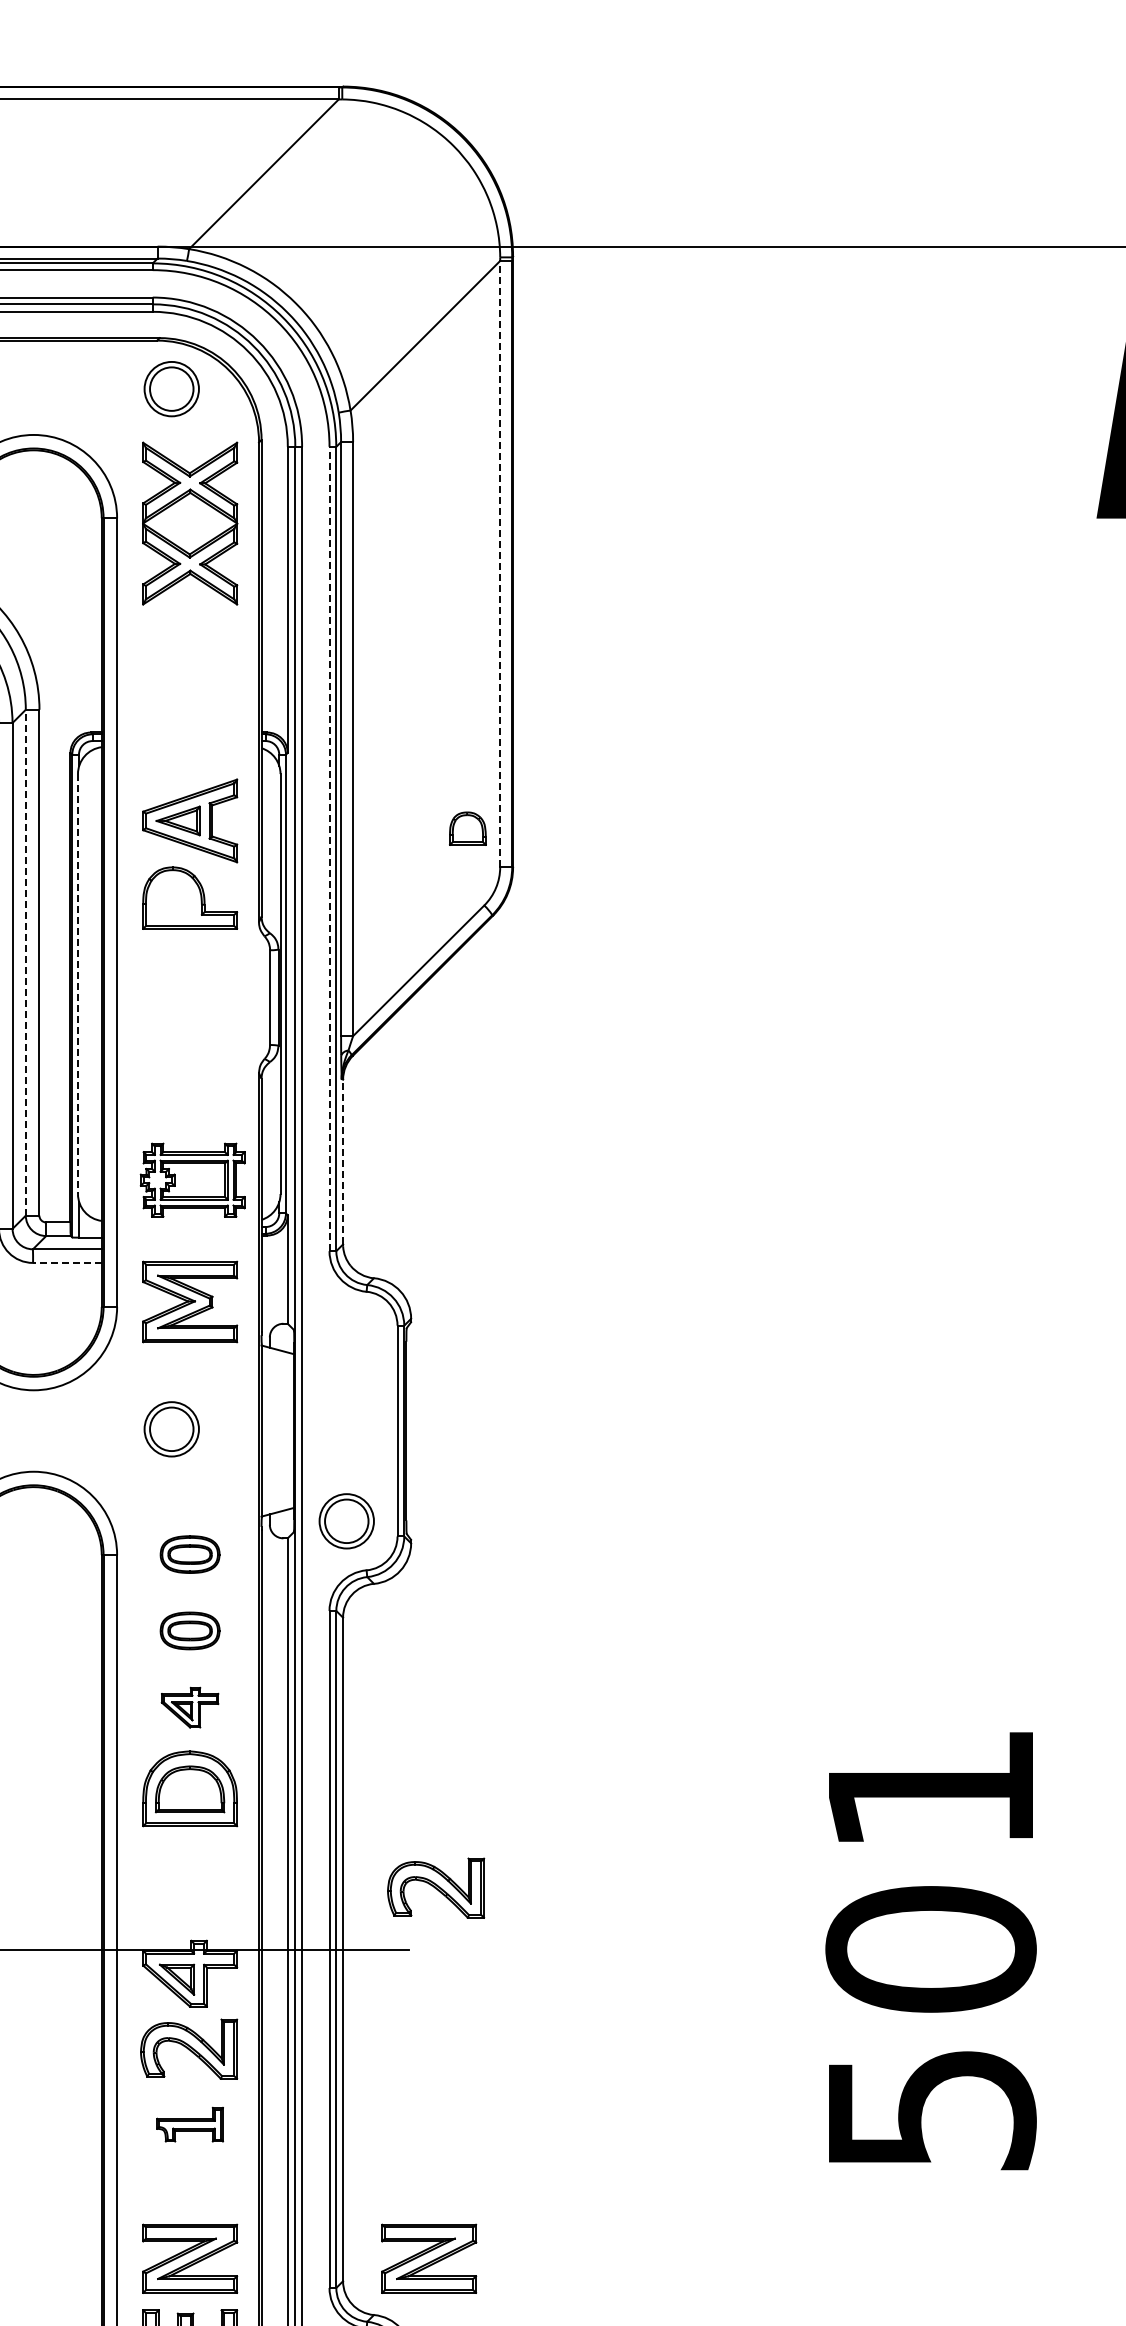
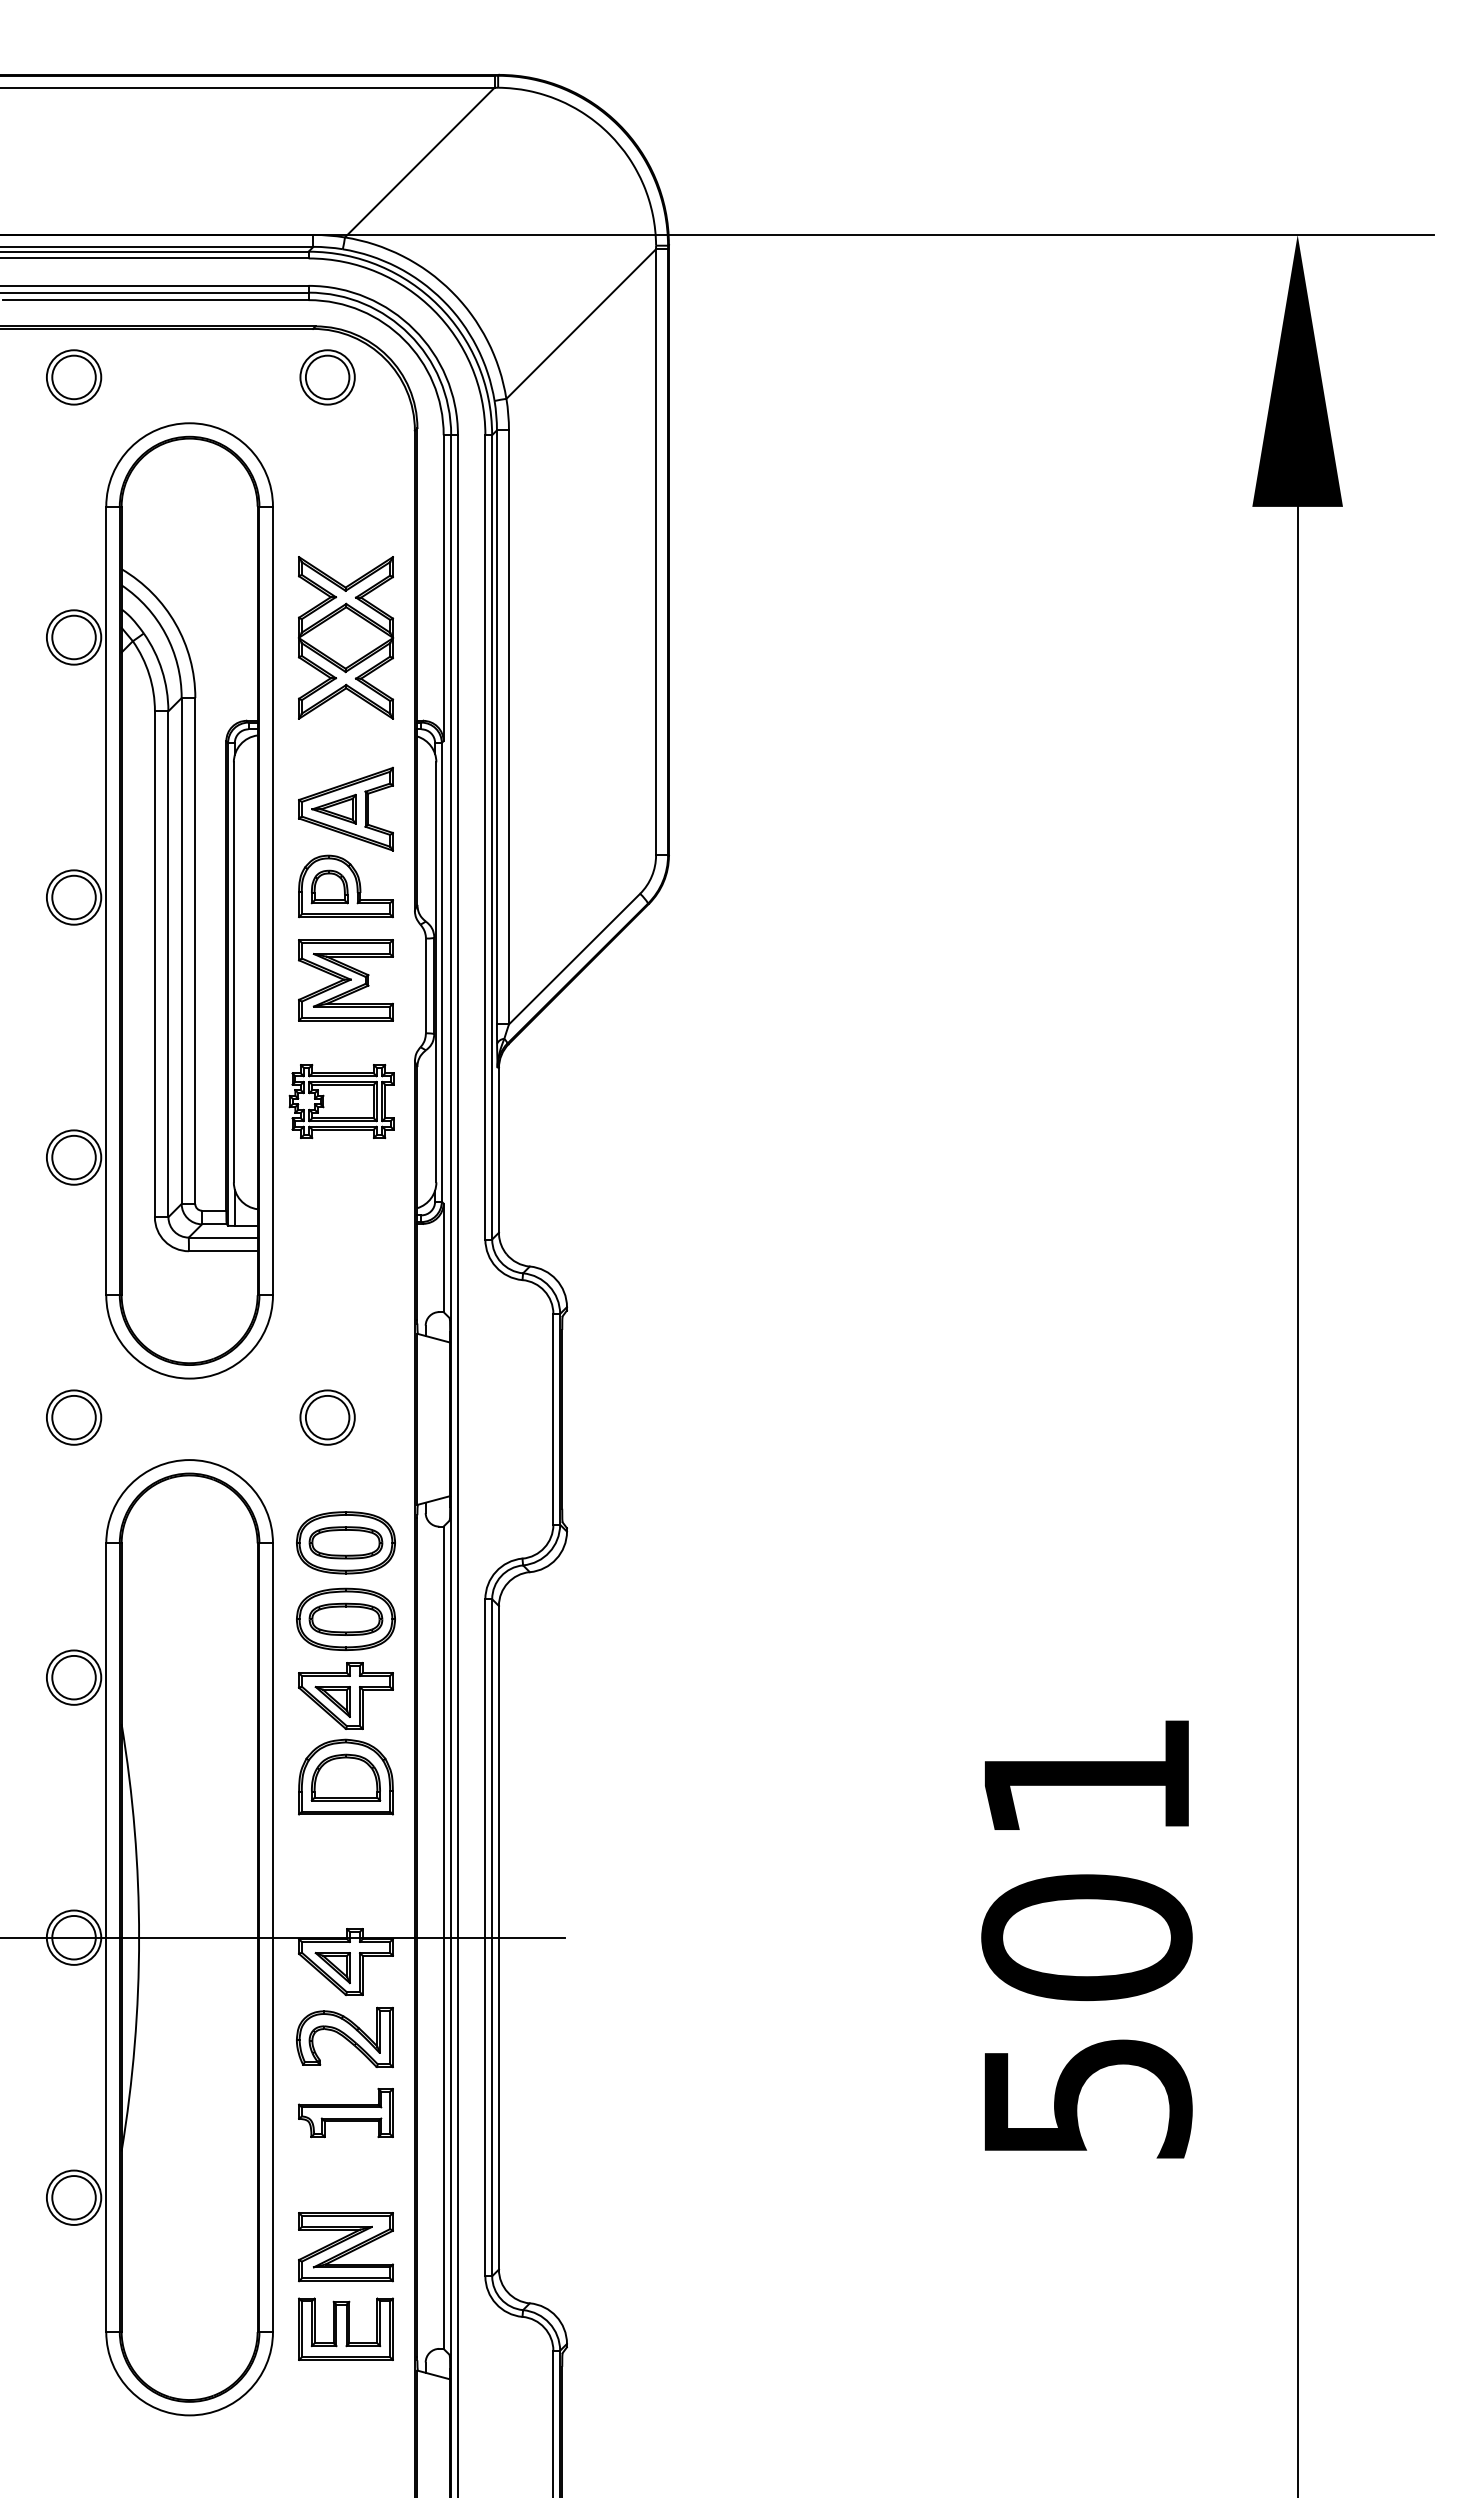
part: (189, 523) -> (345, 637), moved
line: (500, 563) -> (656, 551), dashed -> solid
part: (467, 828) -> (329, 886), moved
line: (329, 848) -> (485, 836), dashed -> solid
line: (25, 963) -> (181, 951), dashed -> solid
line: (77, 984) -> (233, 972), dashed -> solid
line: (342, 1161) -> (498, 1149), dashed -> solid
part: (192, 1180) -> (341, 1101), moved
line: (66, 1263) -> (222, 1251), dashed -> solid
part: (189, 1302) -> (345, 980), moved
part: (346, 1521) -> (502, 1509), removed
part: (189, 1554) -> (345, 1542), size x1.67
part: (189, 1630) -> (345, 1618), size x1.67
part: (189, 1707) -> (345, 1695), size x1.67
part: (435, 1888) -> (591, 1876), removed
part: (189, 2124) -> (345, 2112), size x1.43
part: (428, 2259) -> (584, 2247), removed

